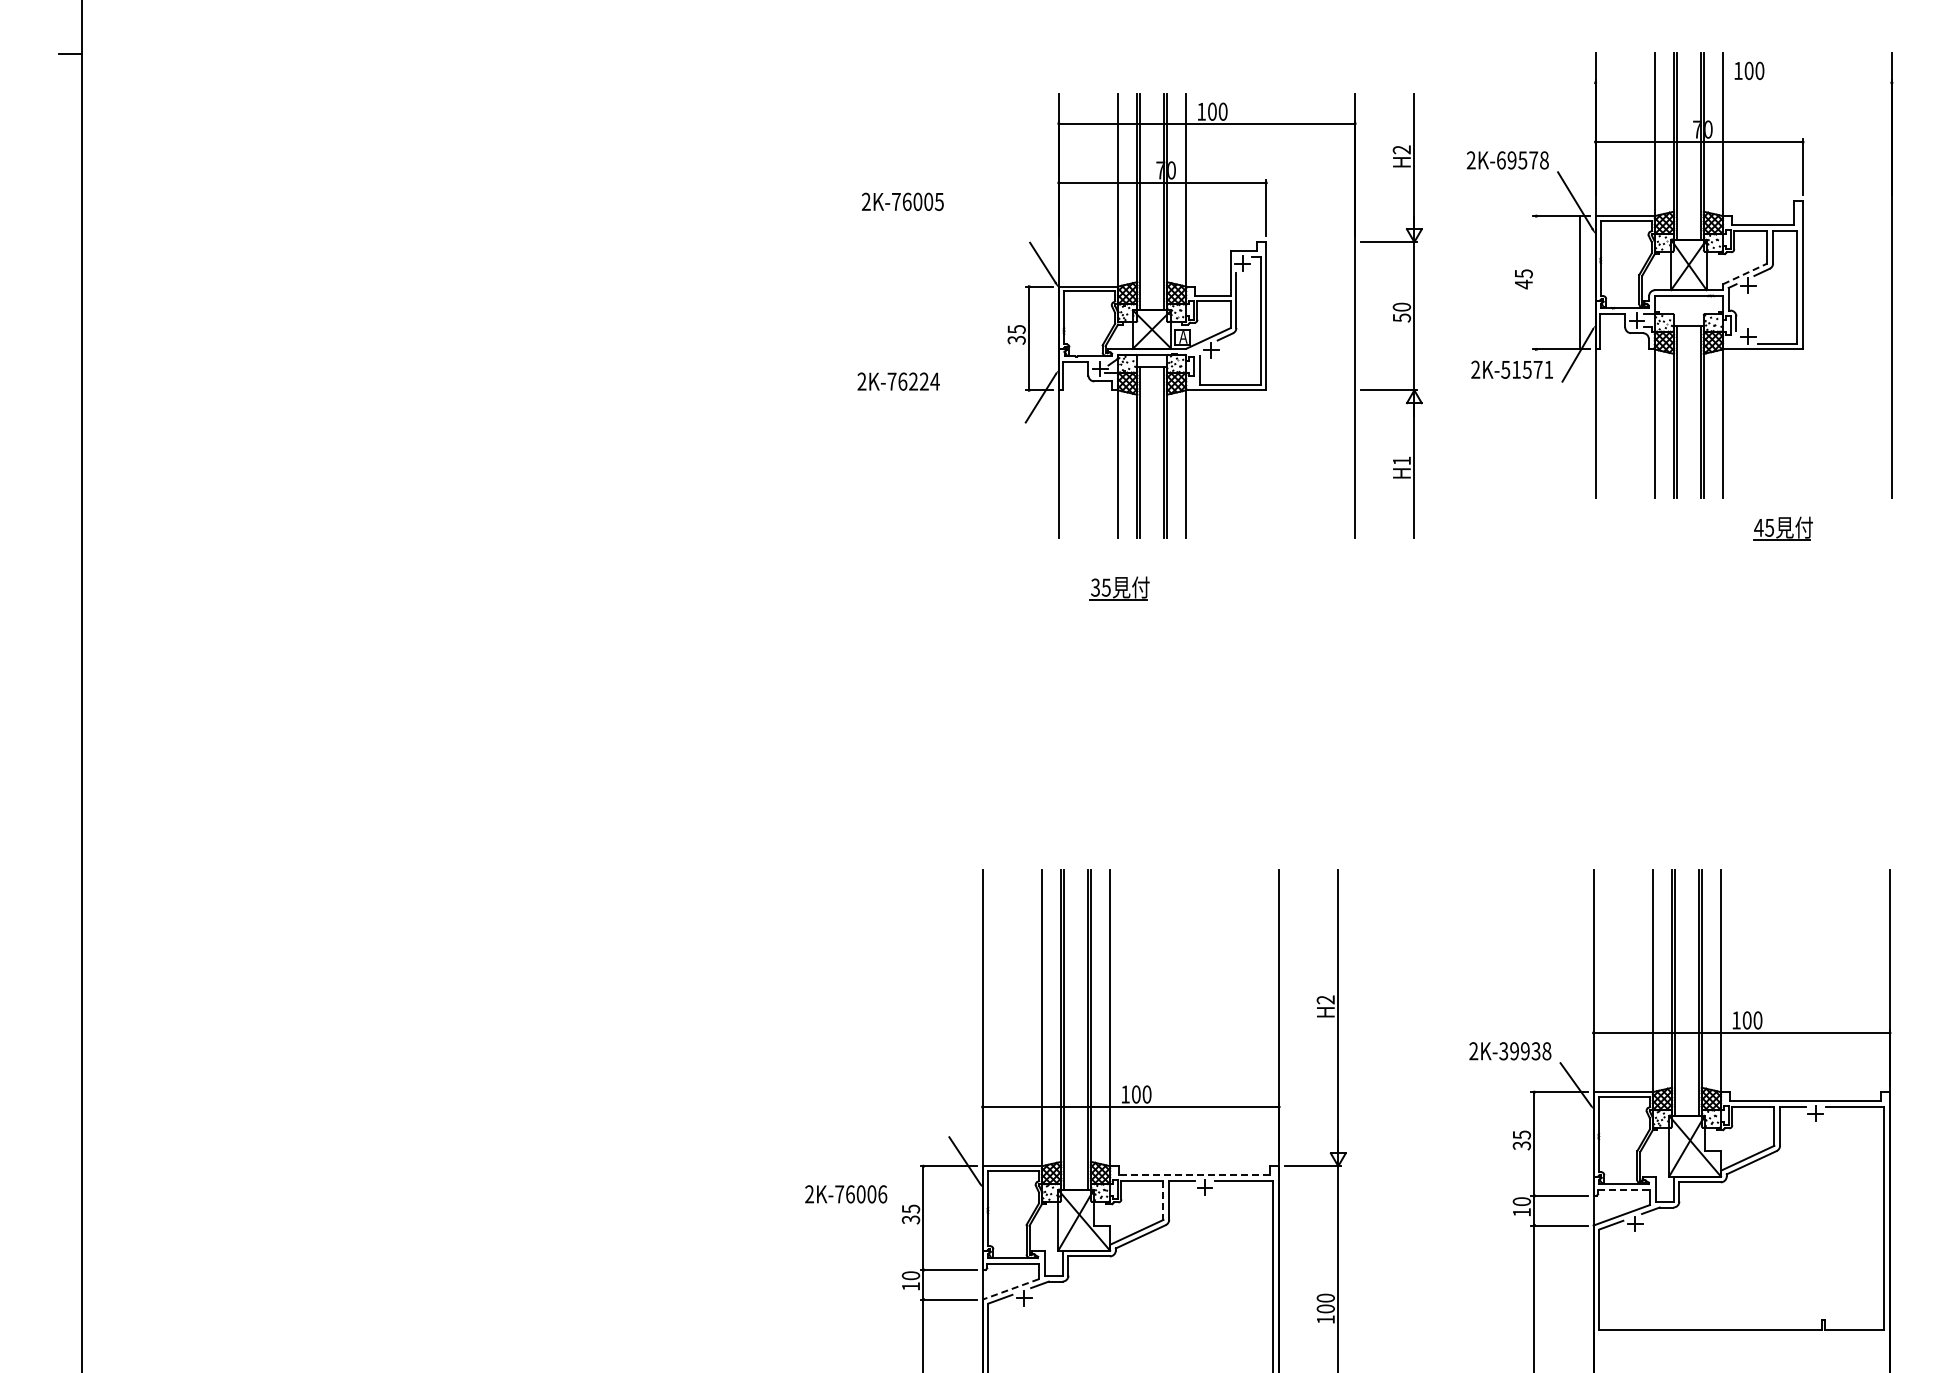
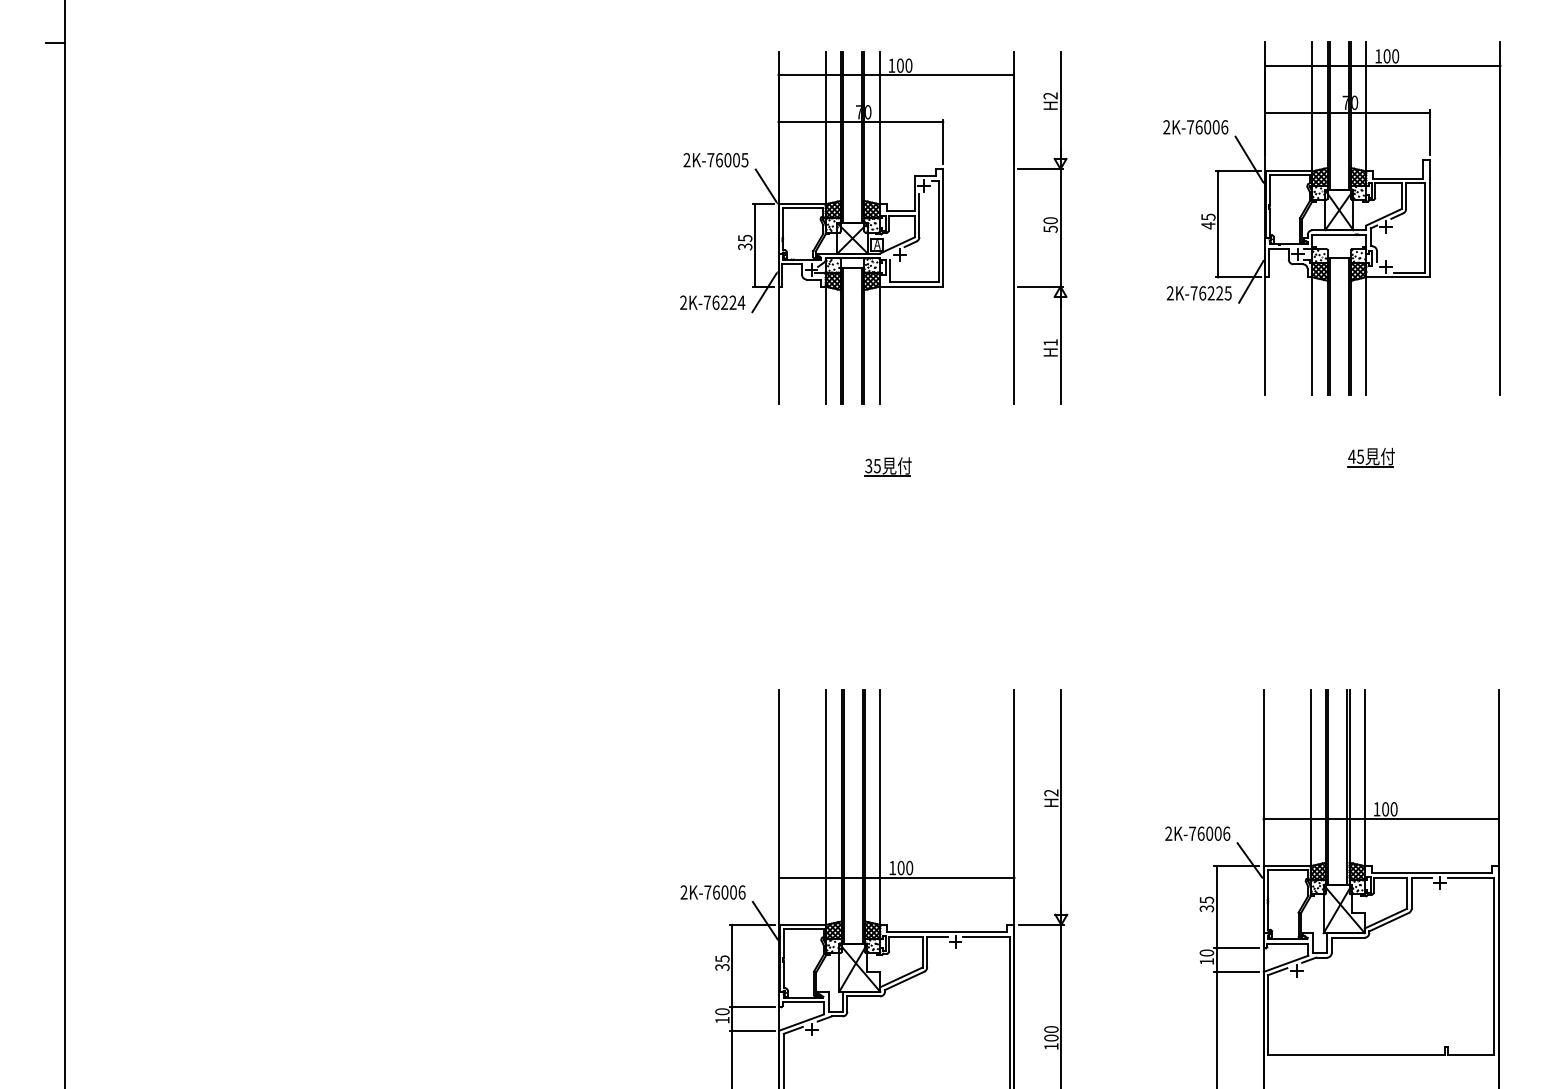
line: (1743, 82) -> (1382, 65), added
text: (1522, 160) -> (1207, 127), 2K-69578 -> 2K-76006
line: (1745, 273) -> (1384, 216), dashed -> solid
line: (1580, 282) -> (1218, 224), moved
part: (1214, 315) -> (902, 227), moved
text: (1527, 369) -> (1211, 293), 2K-51571 -> 2K-76225
part: (1782, 528) -> (1370, 457), moved
text: (1525, 1051) -> (1209, 833), 2K-39938 -> 2K-76006
line: (1194, 1175) -> (947, 932), dashed -> solid
line: (1623, 1189) -> (1287, 943), dashed -> solid
text: (846, 1194) -> (713, 892), moved
line: (1163, 1201) -> (922, 952), dashed -> solid
line: (1010, 1289) -> (801, 1022), dashed -> solid

